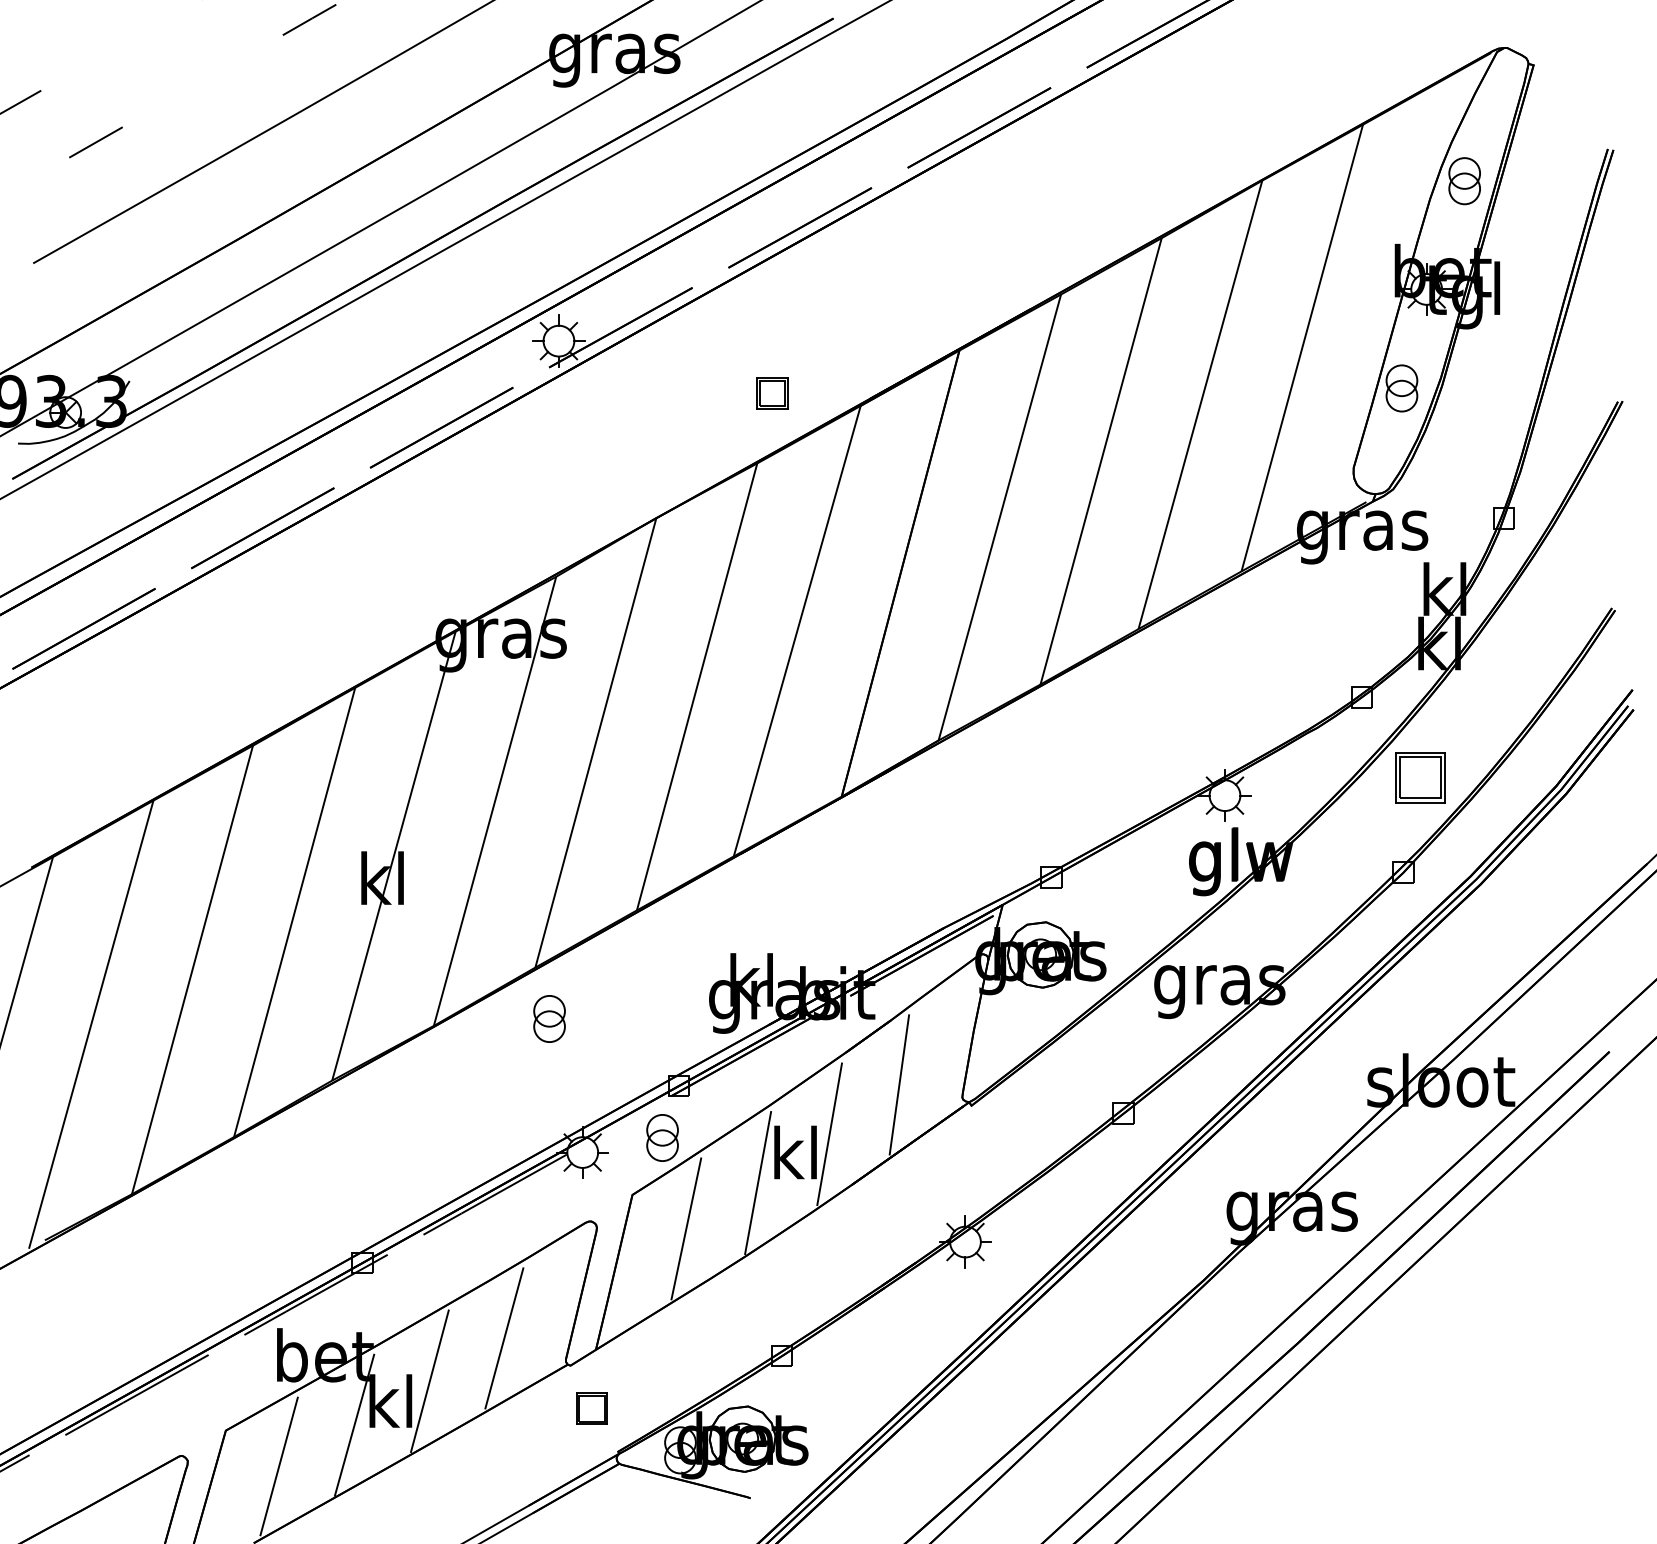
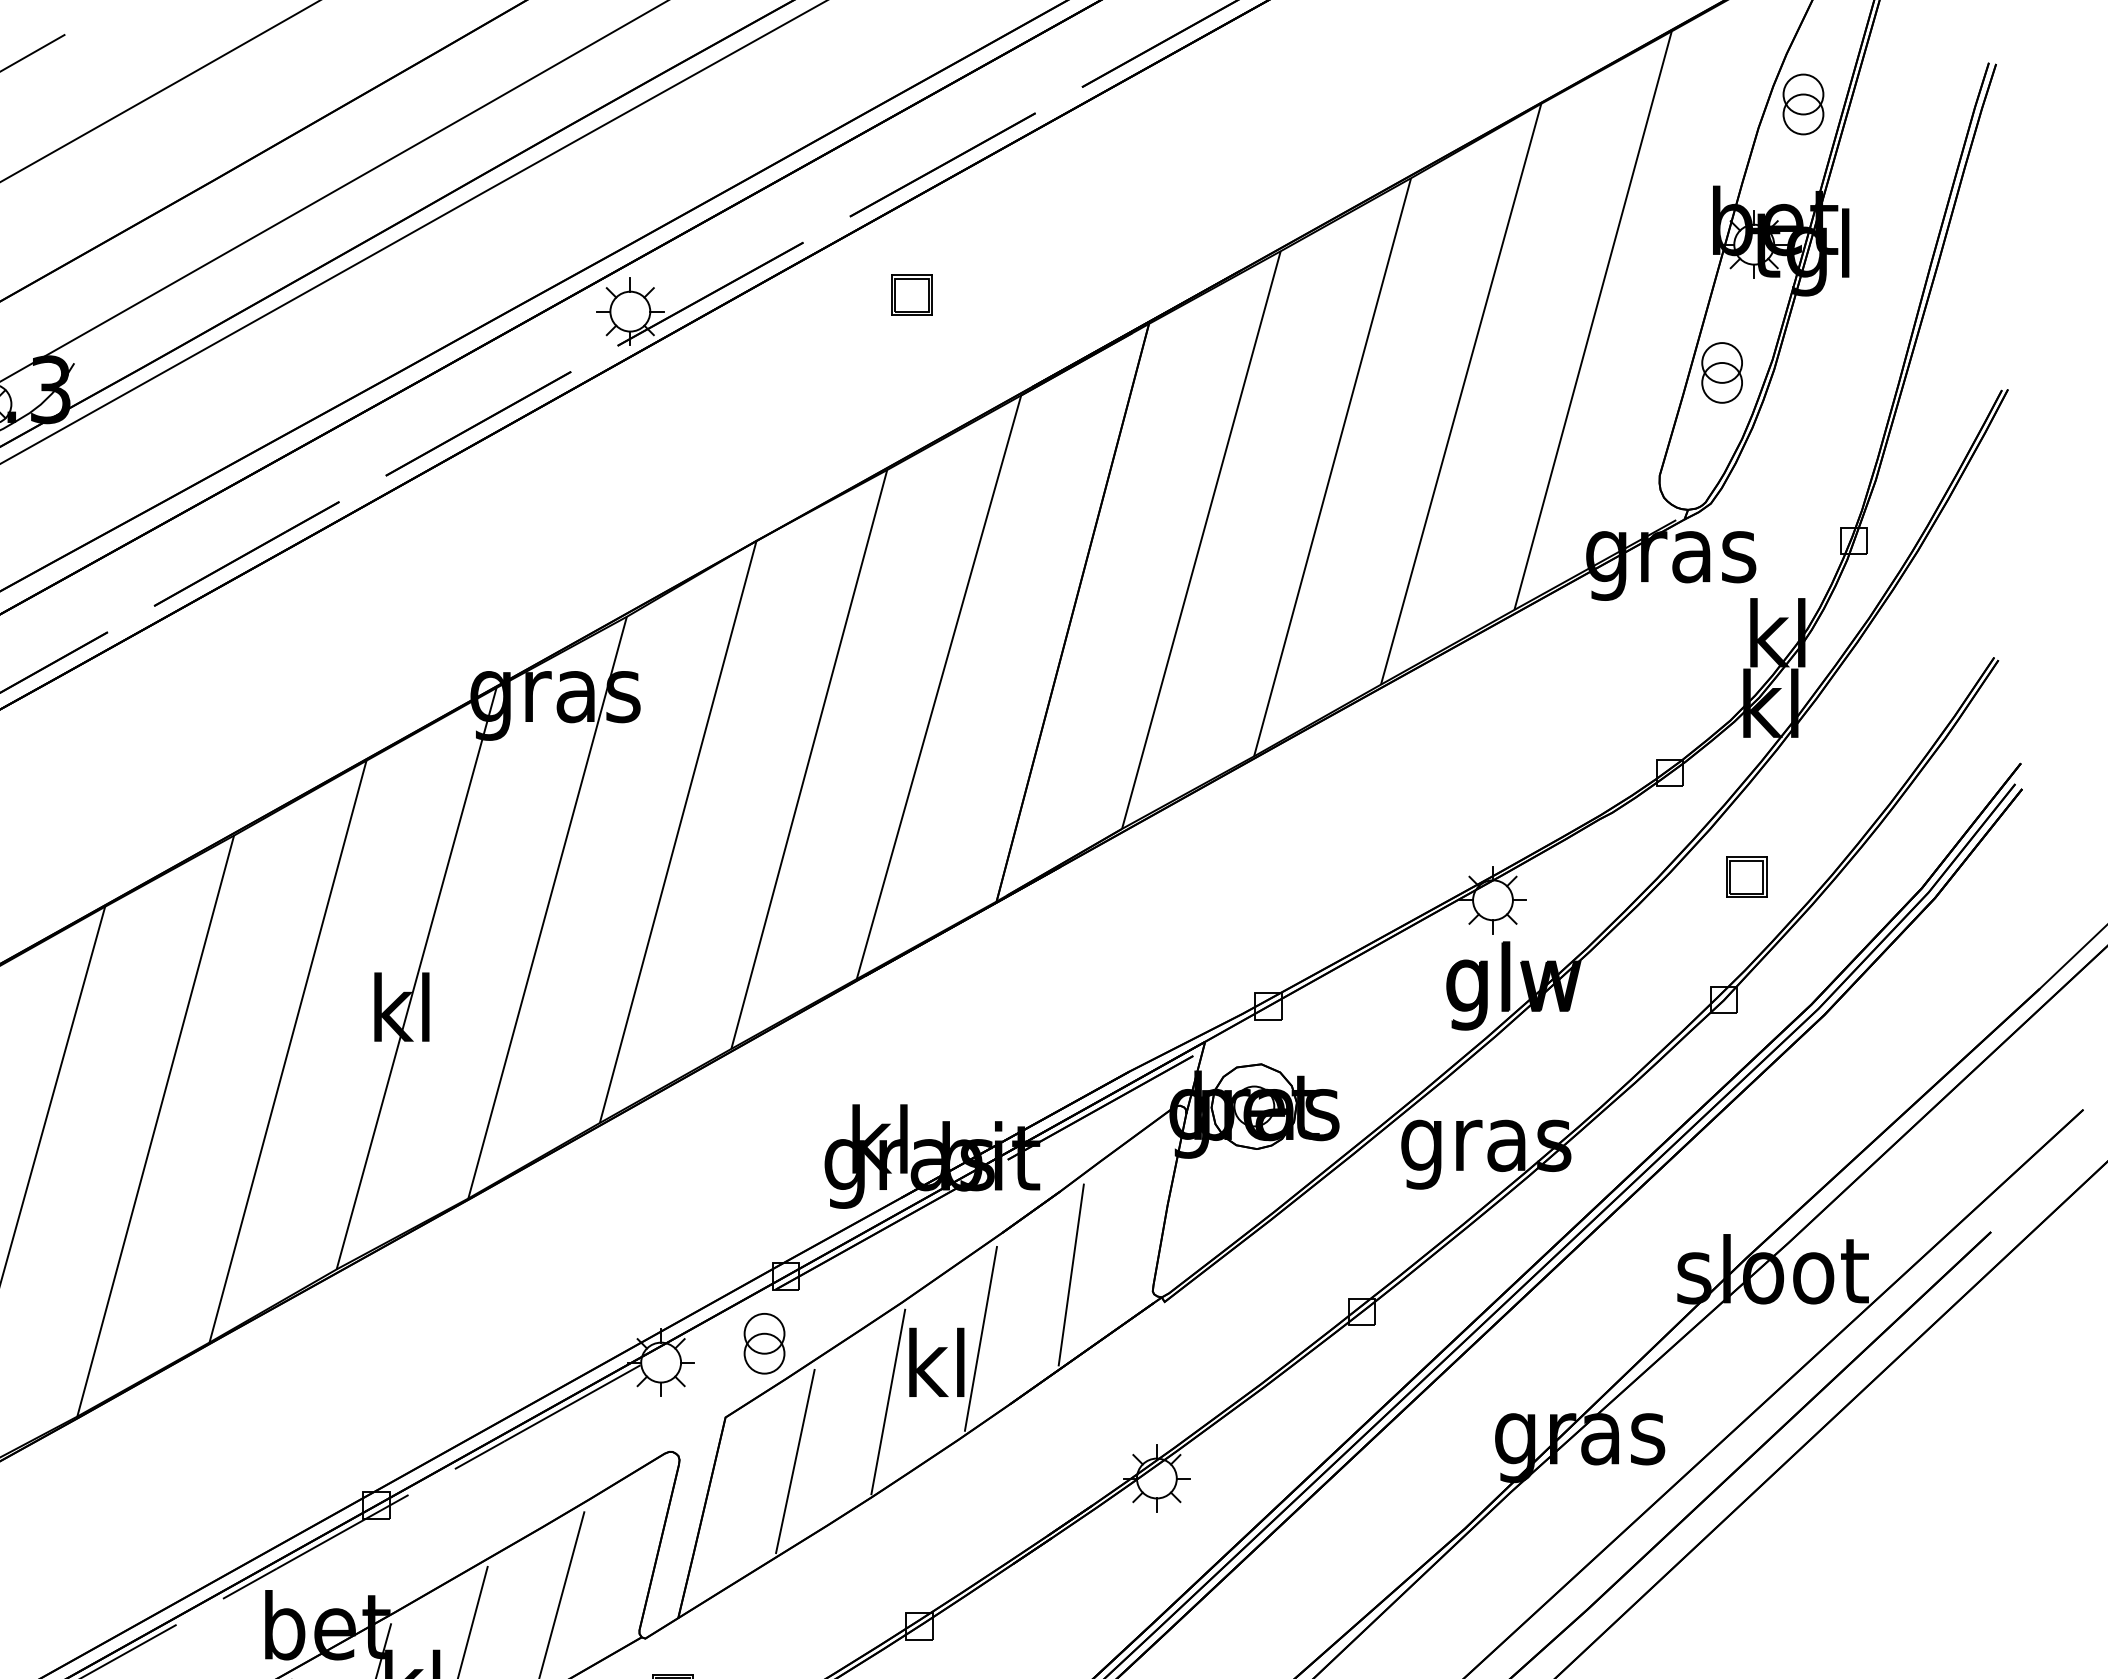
part: (772, 393) -> (912, 295), moved
part: (1420, 777) -> (1746, 876), size x0.62
part: (549, 1018) -> (618, 1188), removed

